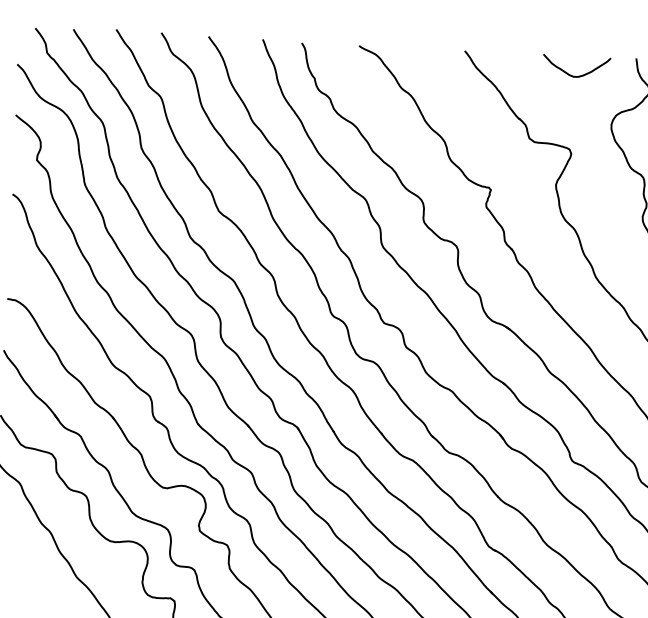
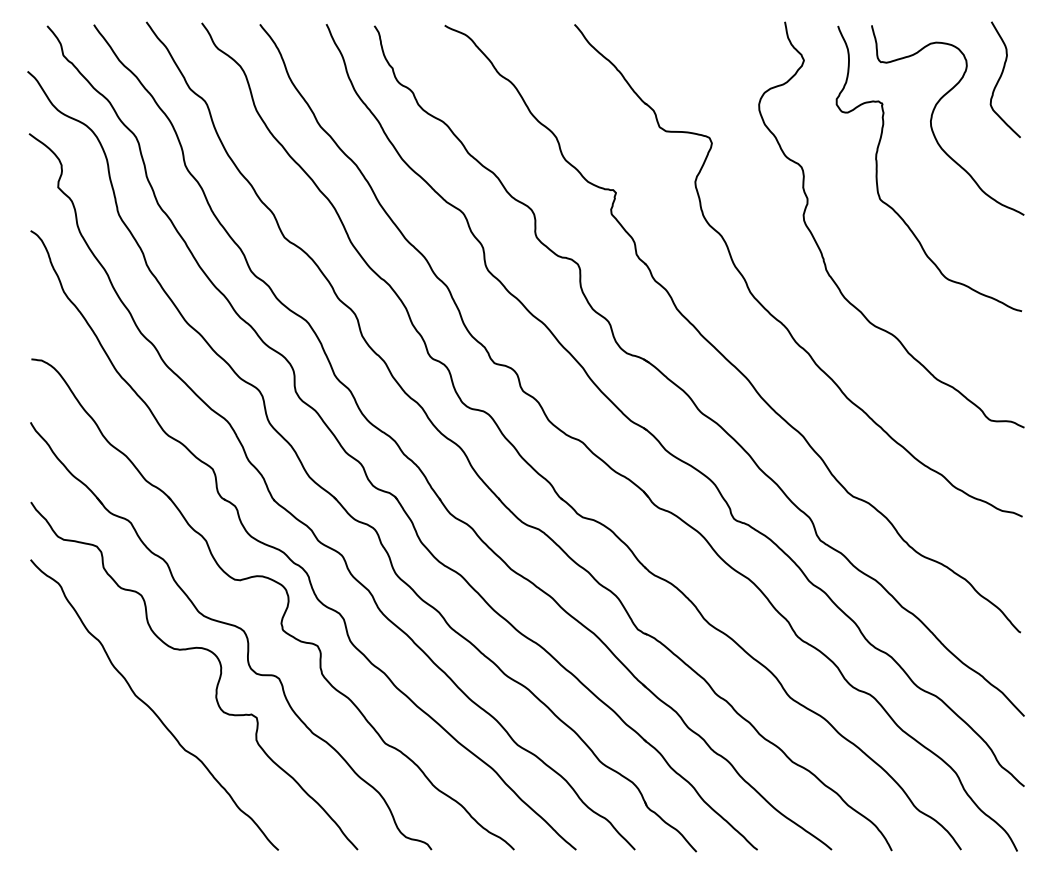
curve: (576, 75) -> (712, 47), removed

